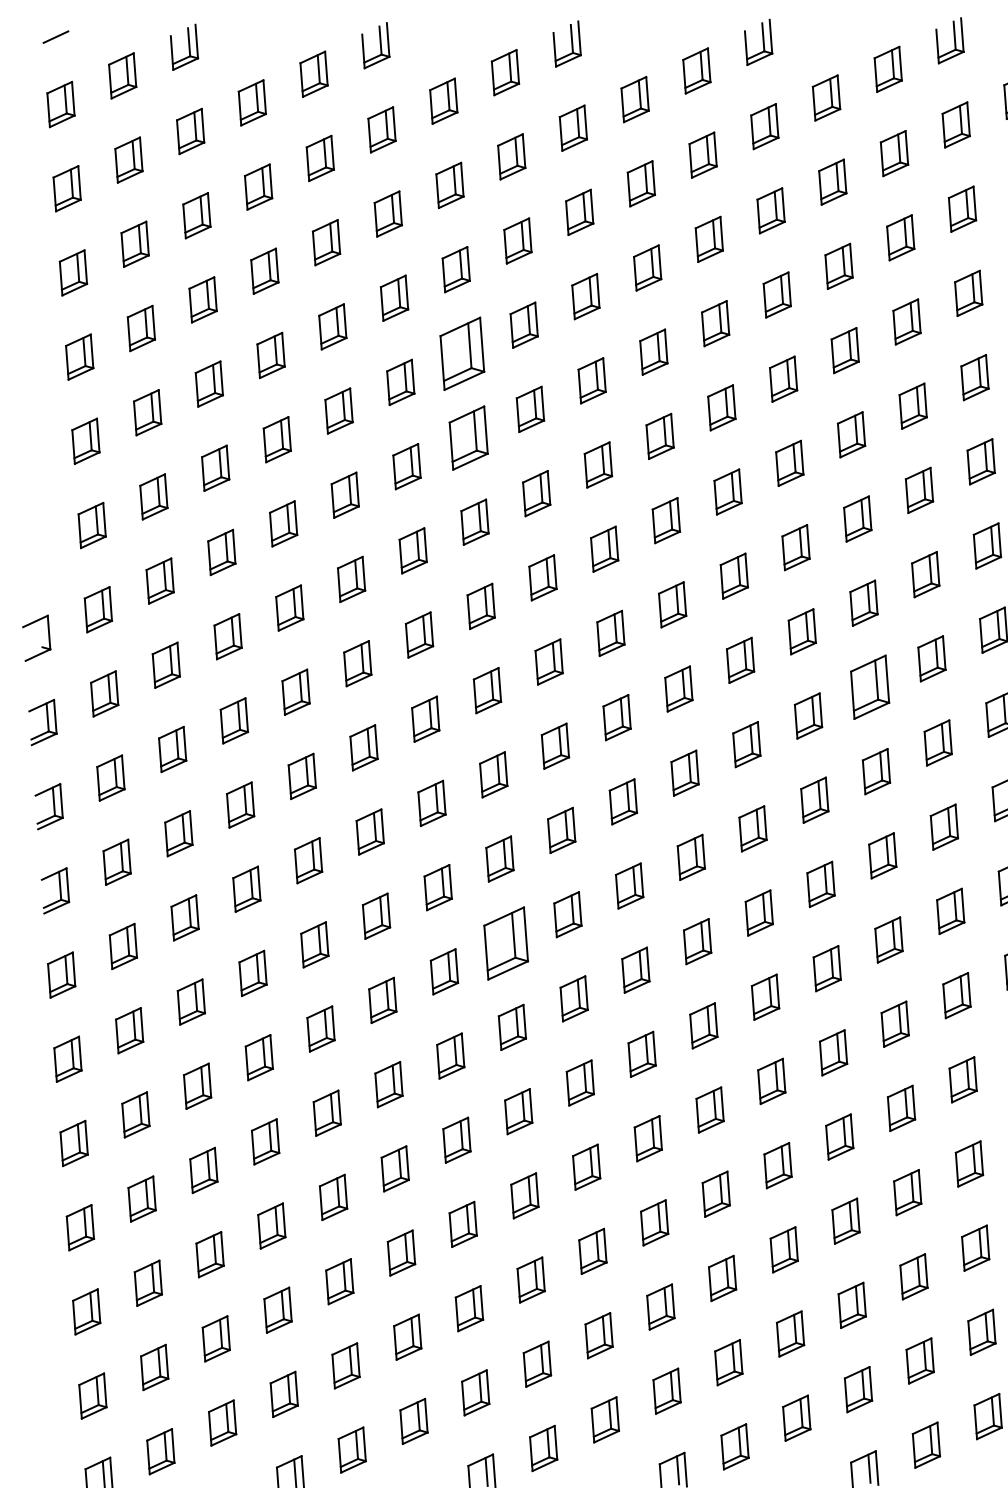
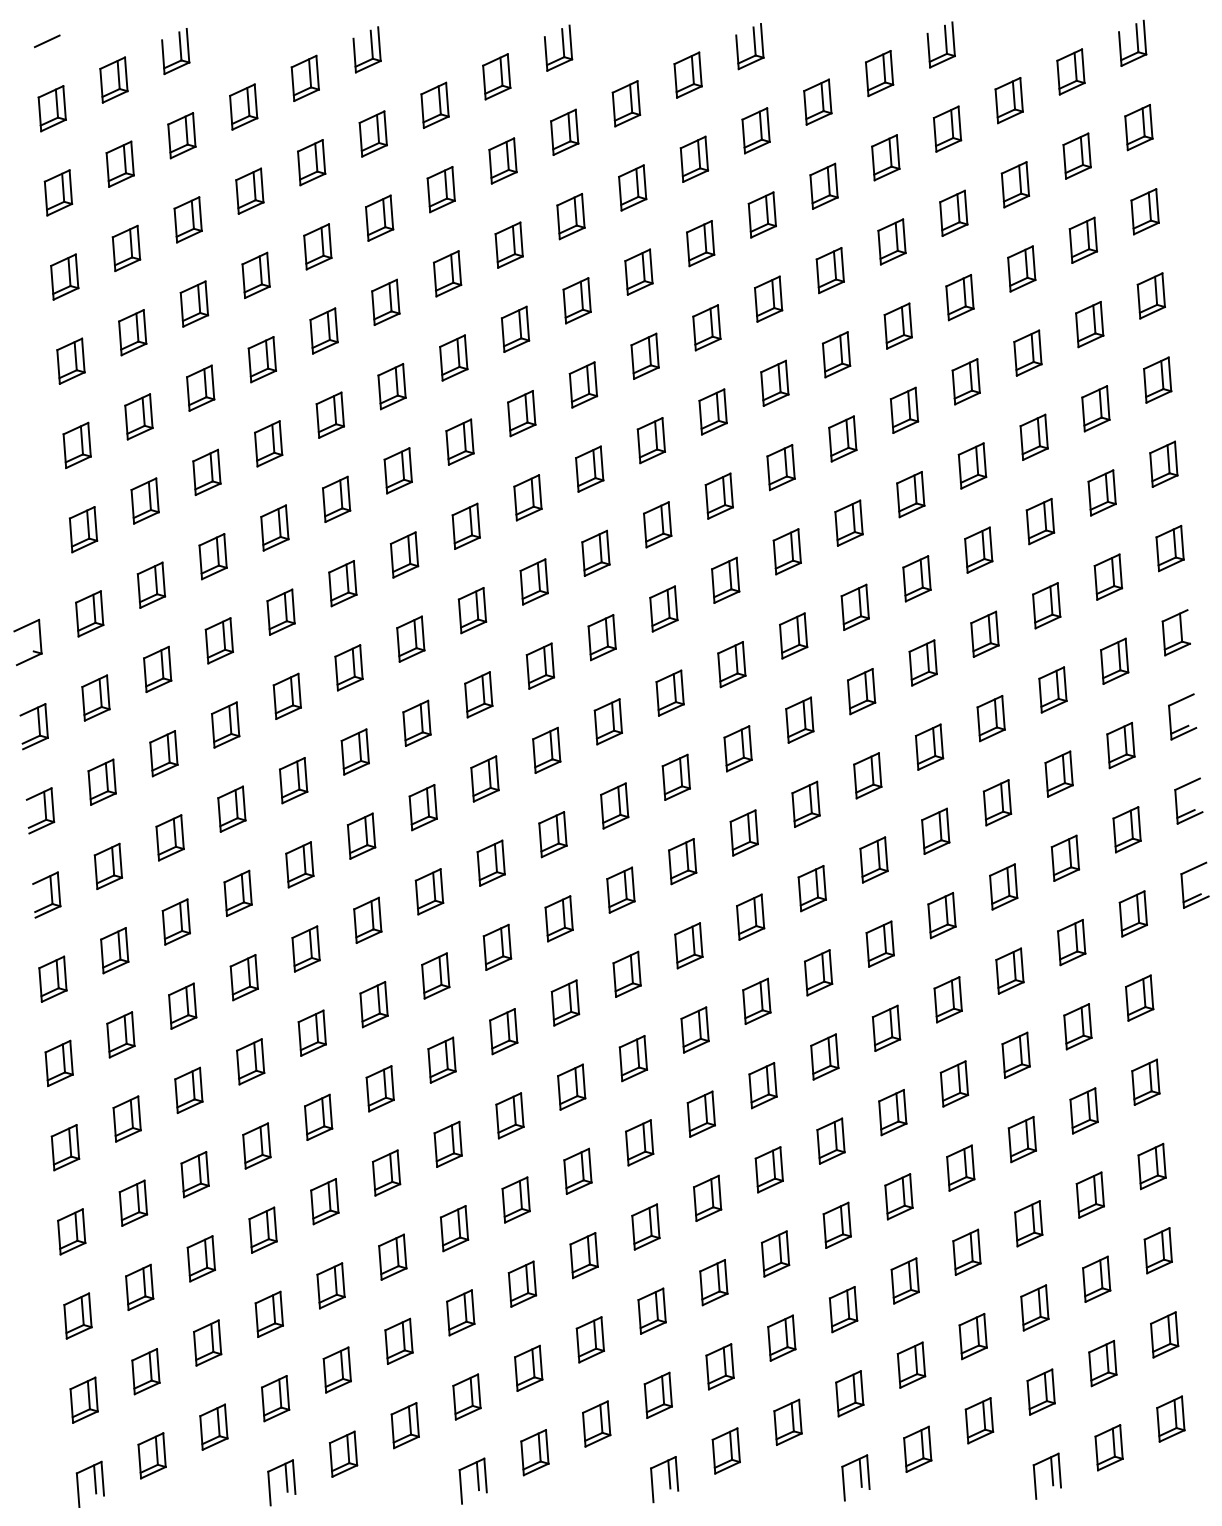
part: (462, 353) -> (453, 357), size x0.62
part: (468, 437) -> (459, 441), size x0.71
part: (870, 687) -> (861, 691), size x0.71
part: (506, 942) -> (497, 946), size x0.62

